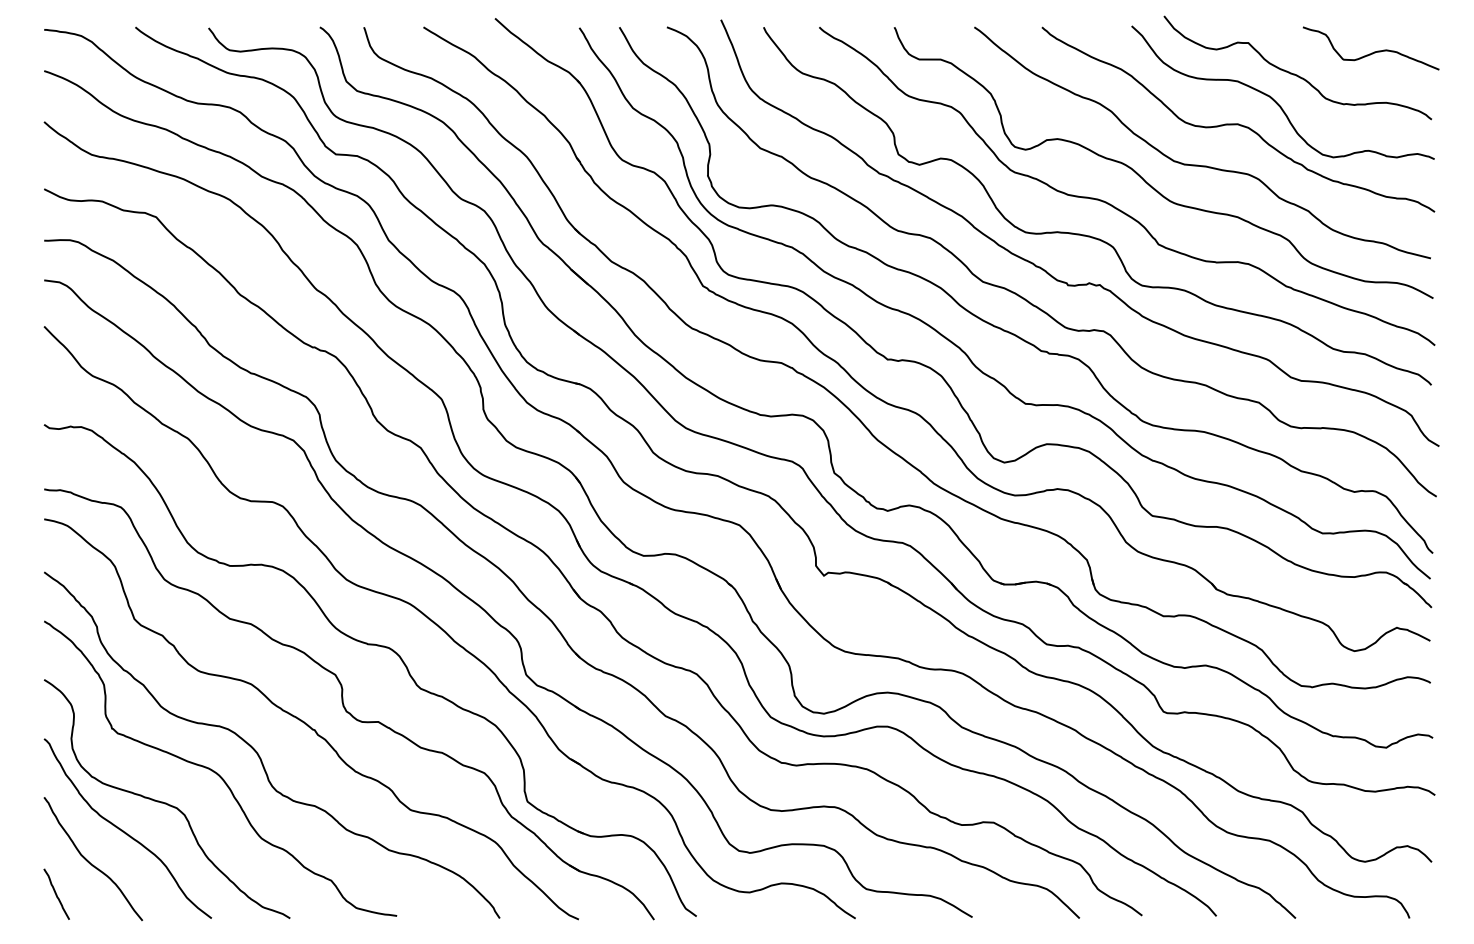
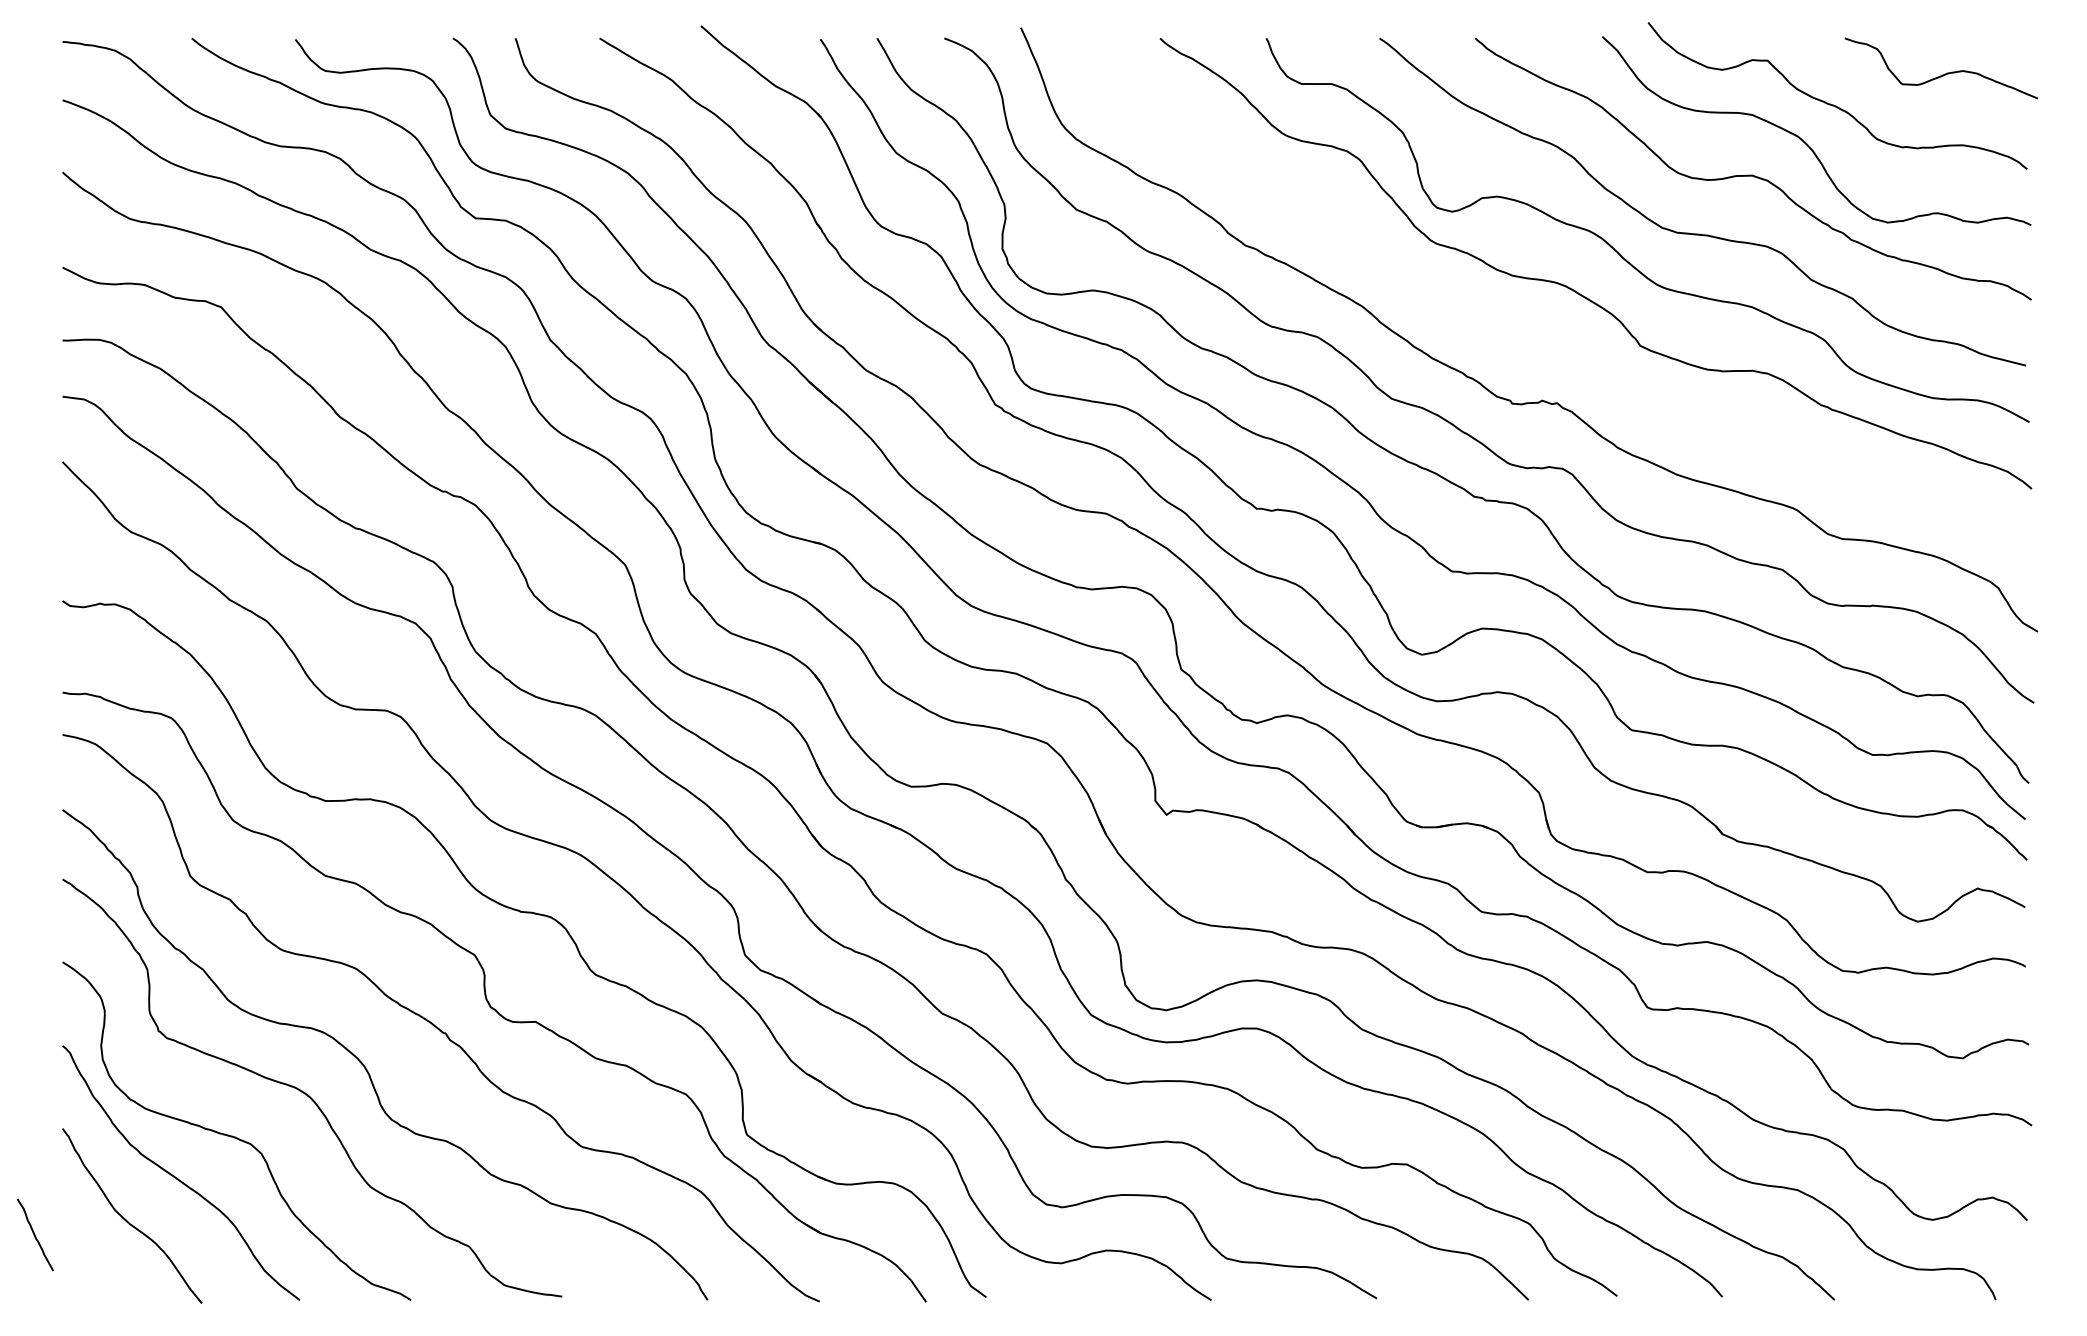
curve: (1089, 235) -> (1542, 333), removed
curve: (56, 894) -> (35, 1234), moved

